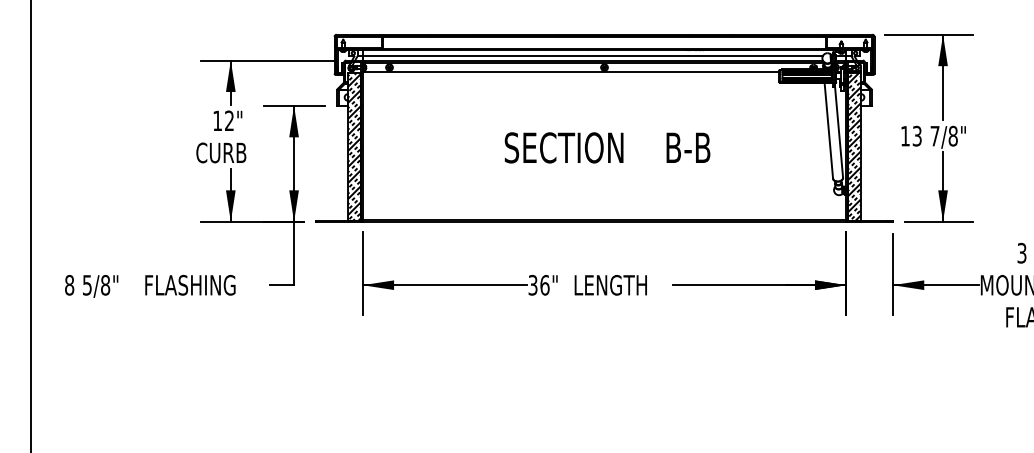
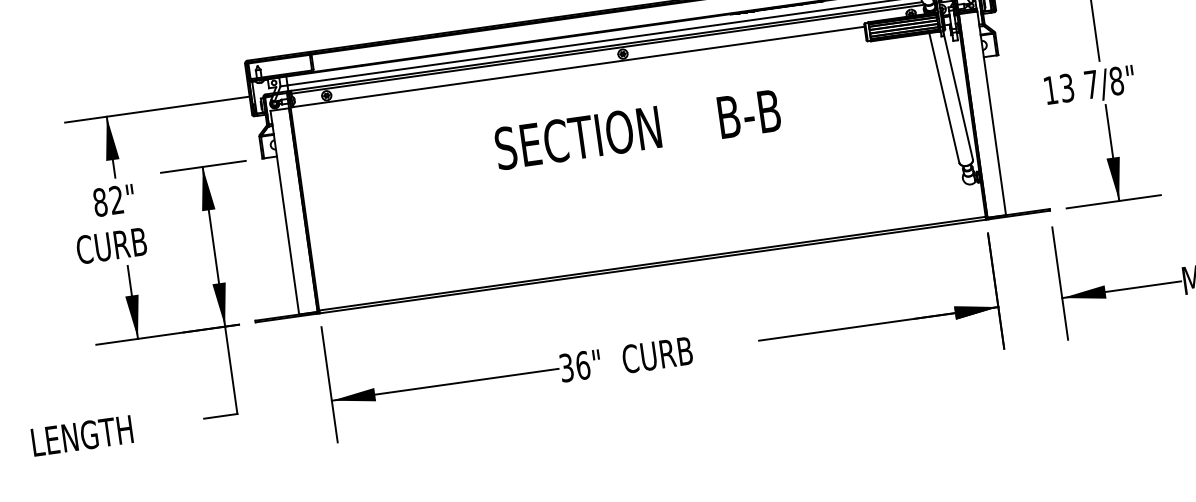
text: (217, 120) -> (100, 201), 12" -> 82"
hatch: (354, 146) -> (293, 211), removed
hatch: (854, 146) -> (982, 114), removed
text: (607, 147) -> (637, 129), moved
text: (191, 284) -> (95, 432), FLASHING -> LENGTH
text: (610, 284) -> (673, 351), LENGTH -> CURB

